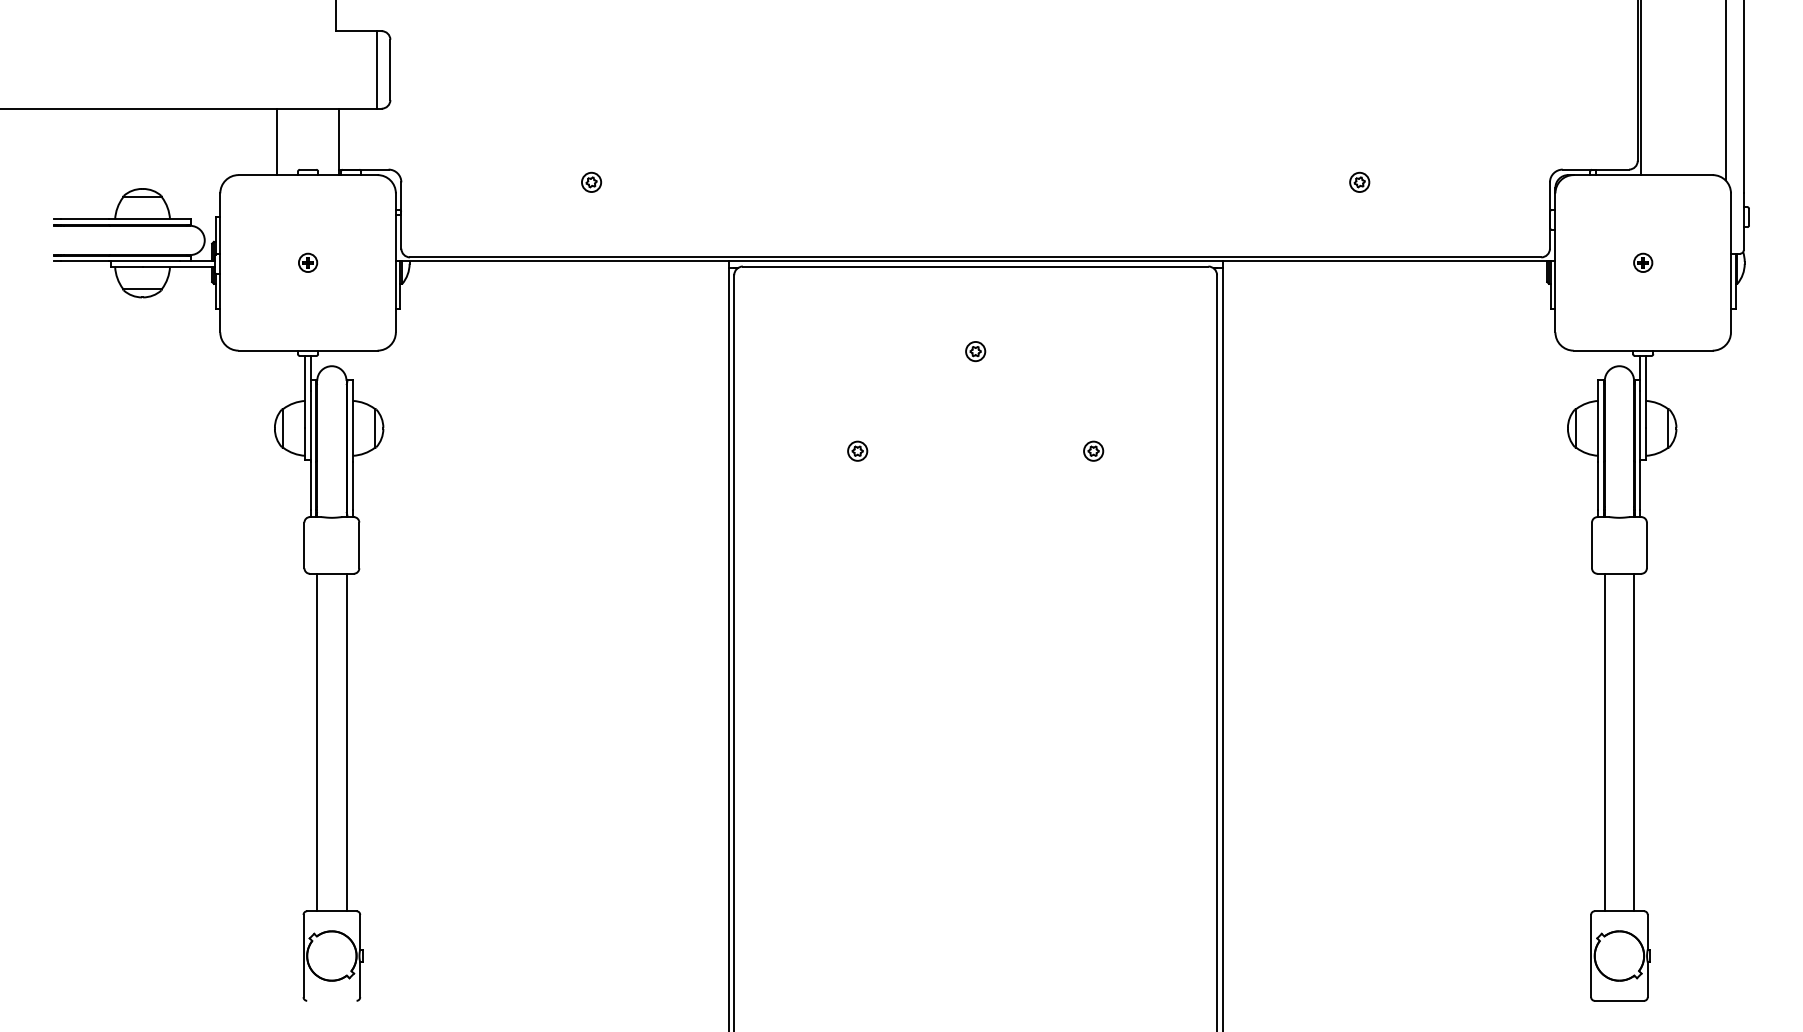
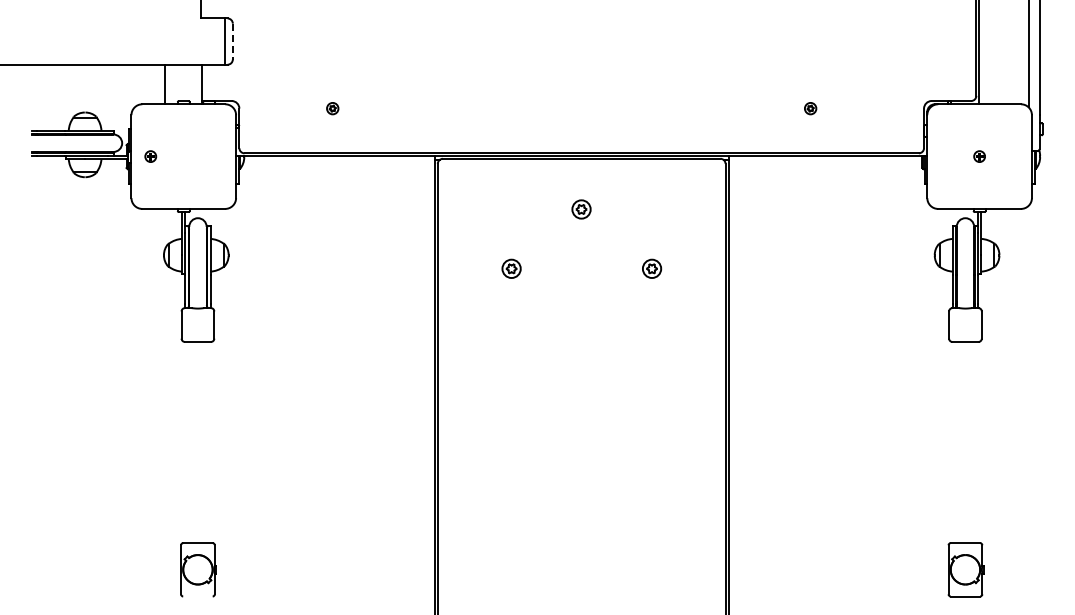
line: (389, 69) -> (232, 41), solid -> dashed
part: (591, 182) -> (332, 108), moved
part: (307, 262) -> (150, 156), moved
part: (975, 351) -> (581, 209), size x1.6
part: (856, 450) -> (510, 268), size x1.6
part: (1092, 450) -> (651, 268), size x1.6
line: (317, 742) -> (189, 442), removed
line: (346, 742) -> (206, 442), removed
line: (1604, 742) -> (956, 442), removed
line: (1634, 742) -> (974, 442), removed

